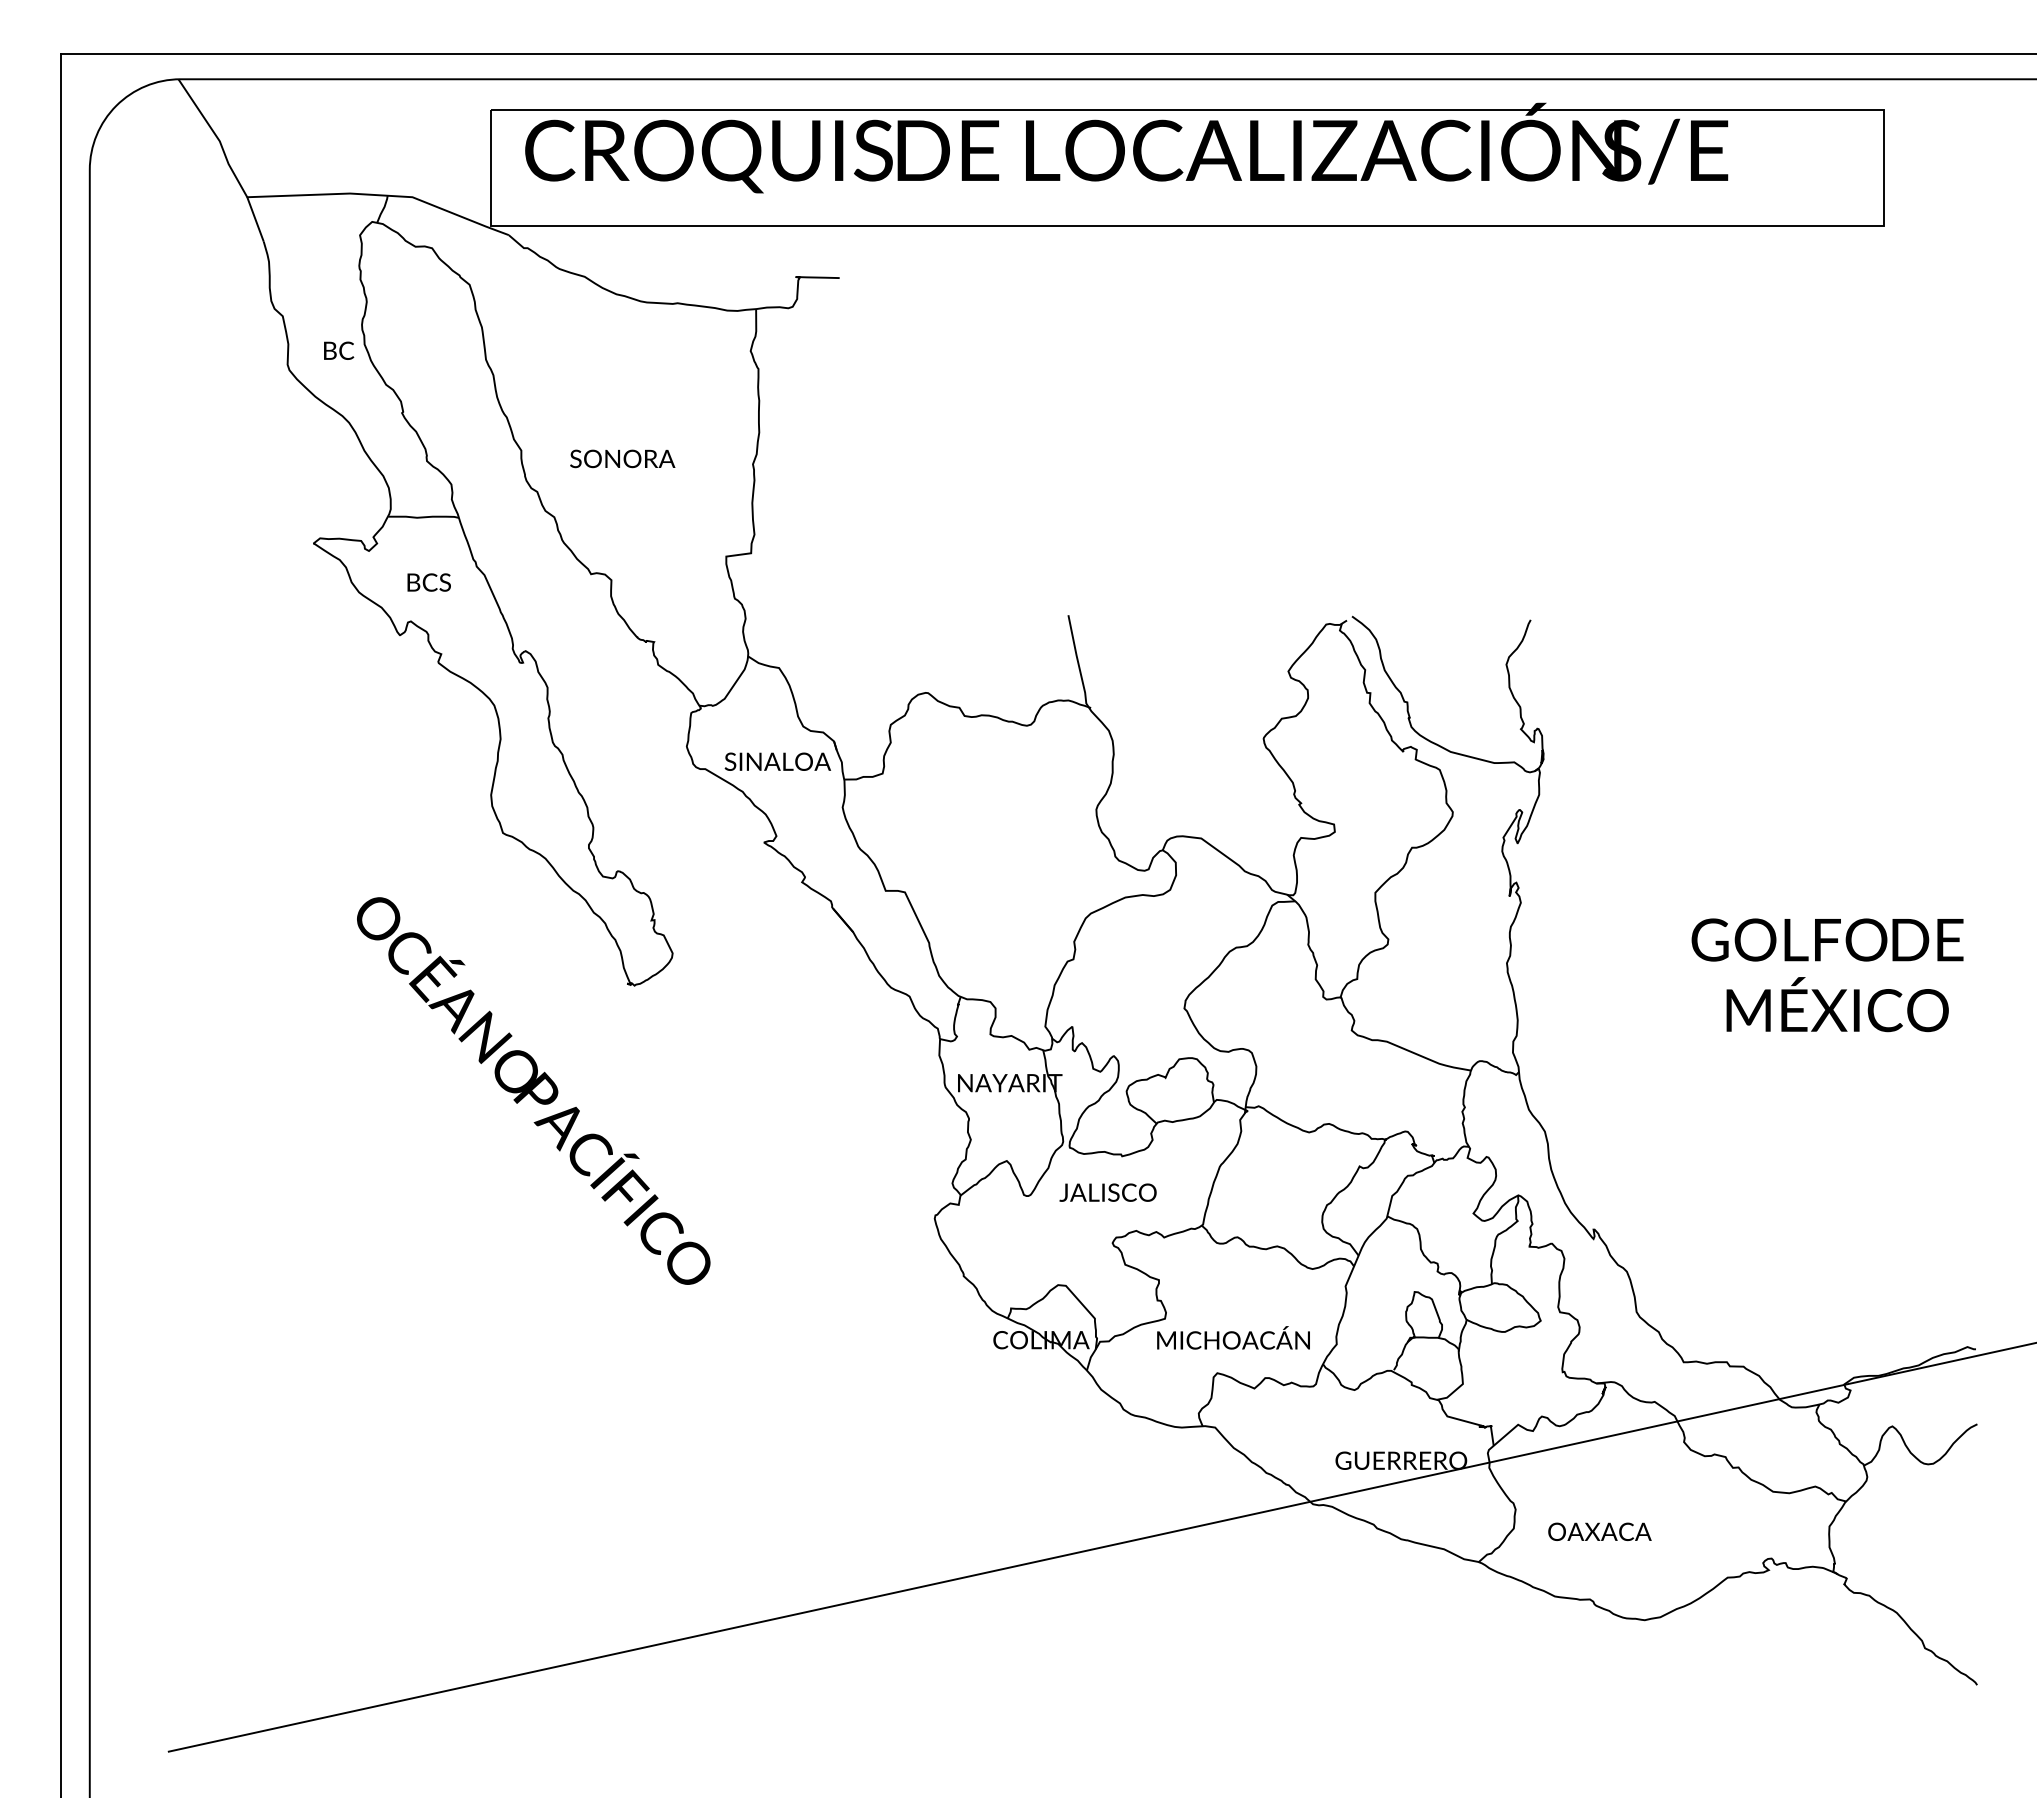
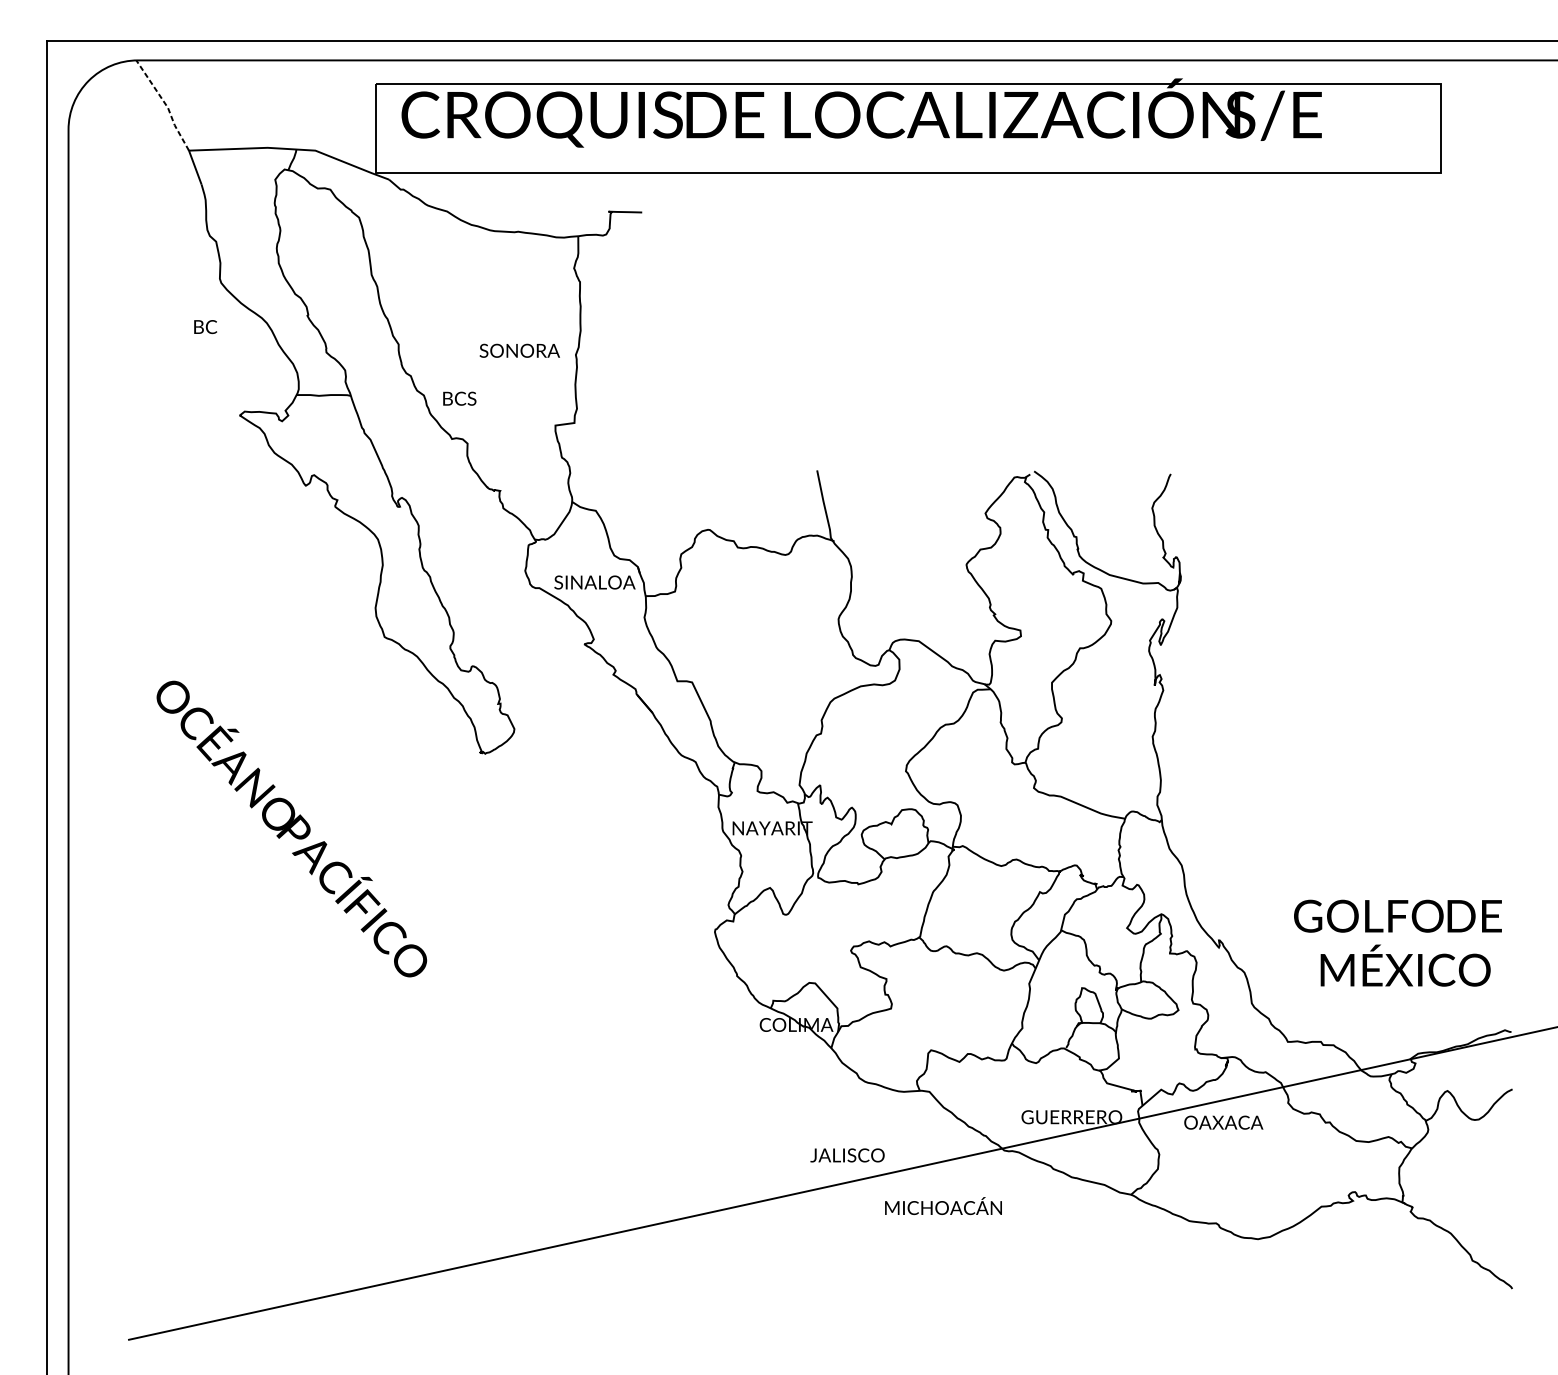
line: (217, 137) -> (166, 104), solid -> dashed
text: (339, 350) -> (206, 326), moved
text: (622, 458) -> (519, 350), moved
text: (428, 582) -> (459, 398), moved
text: (1827, 975) -> (1397, 943), moved
text: (533, 1090) -> (291, 828), moved
text: (1107, 1192) -> (847, 1155), moved
text: (1233, 1337) -> (943, 1205), moved
text: (1599, 1531) -> (1223, 1122), moved

